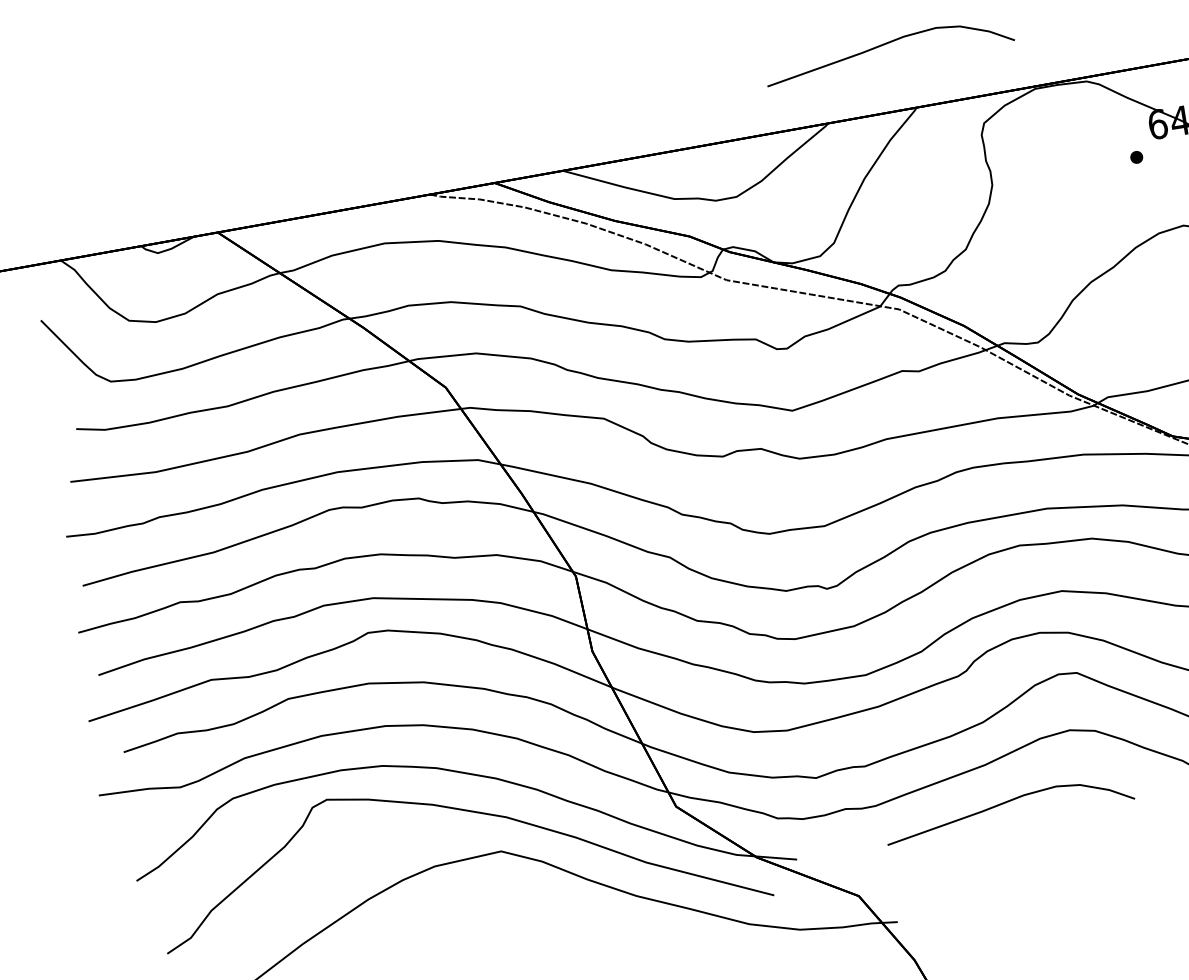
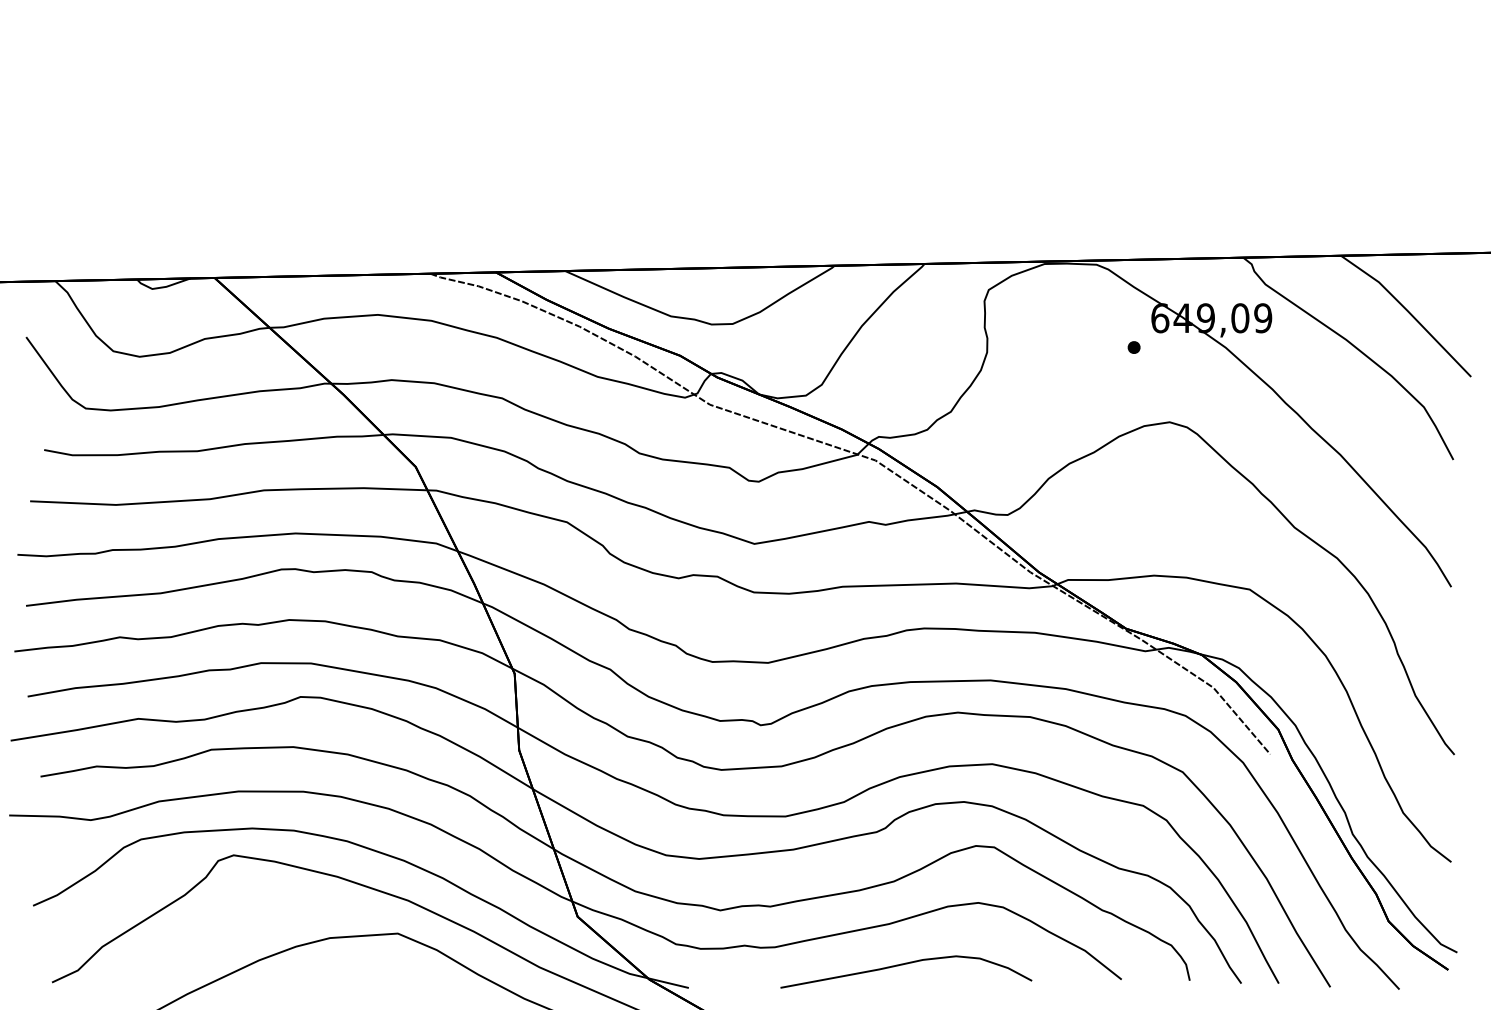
curve: (885, 45) -> (903, 197), removed

